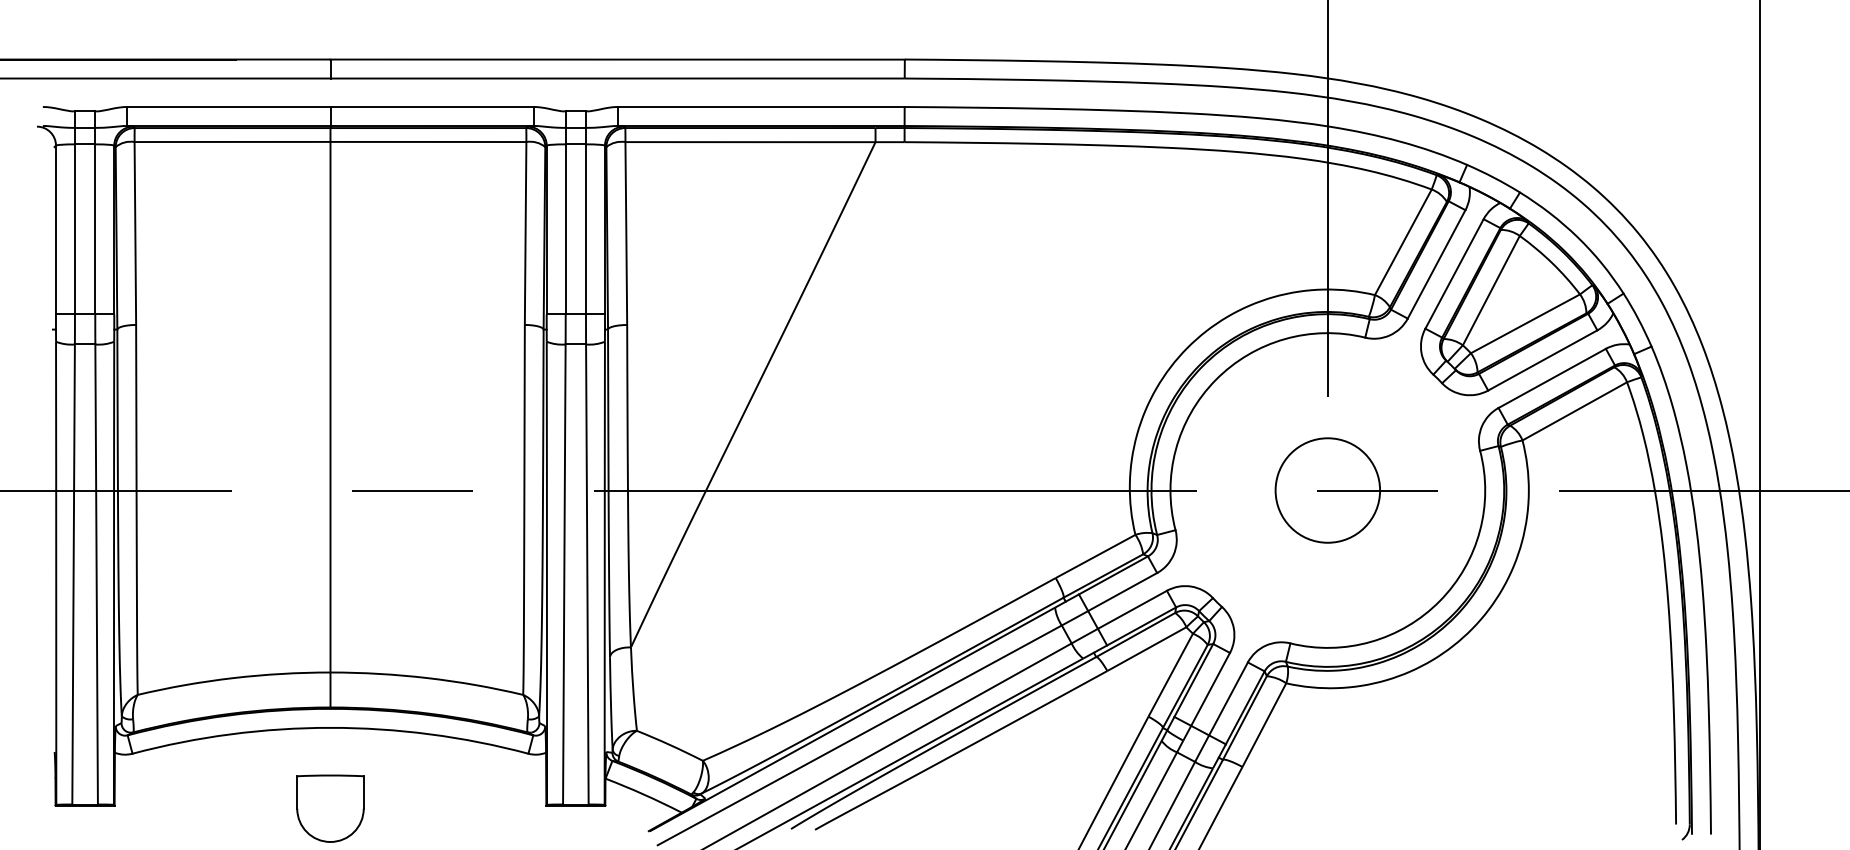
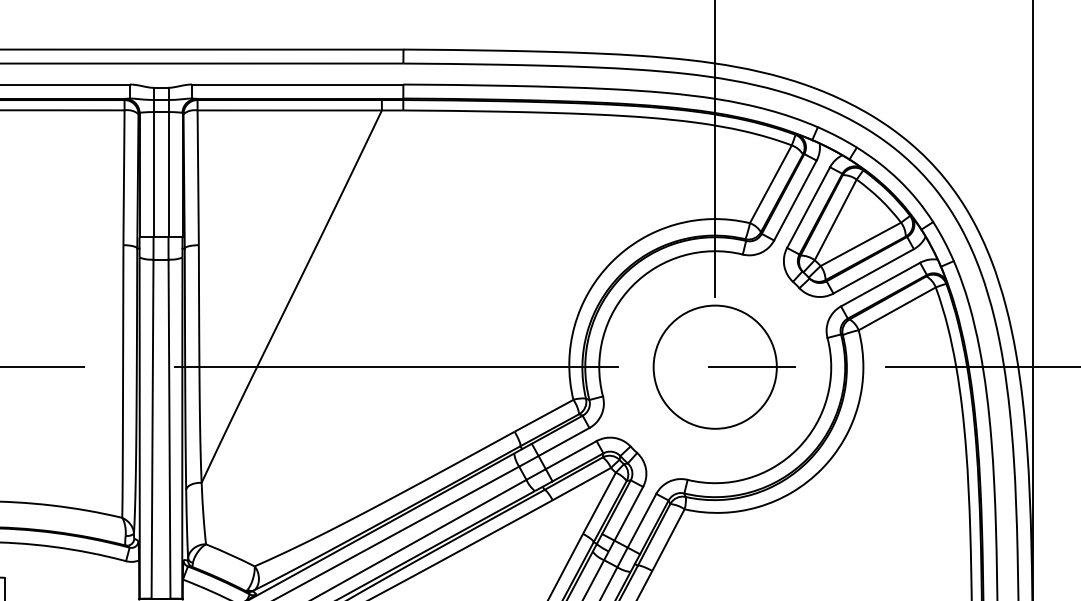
circle: (1327, 490) -> (714, 367), size x1.6

